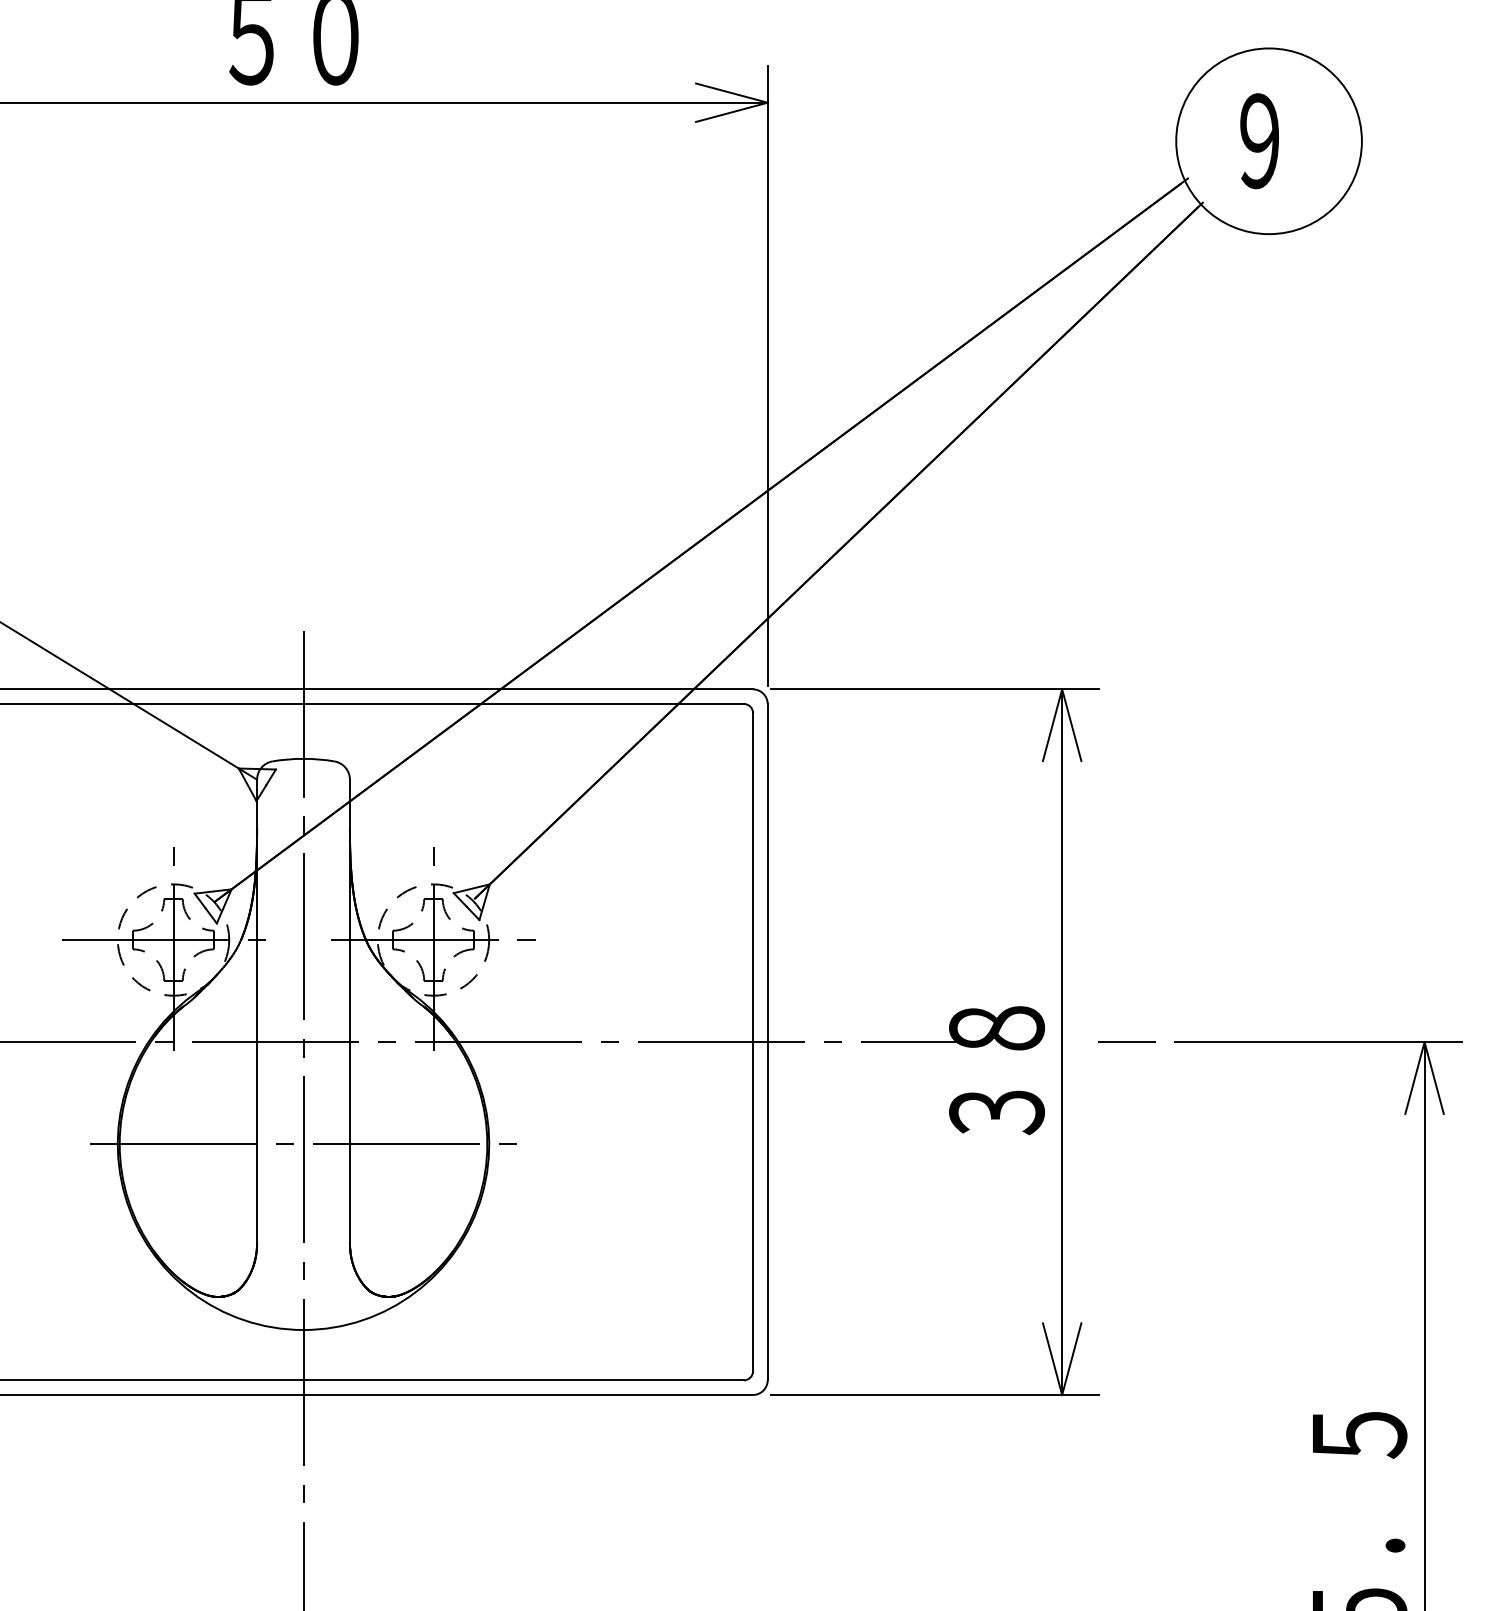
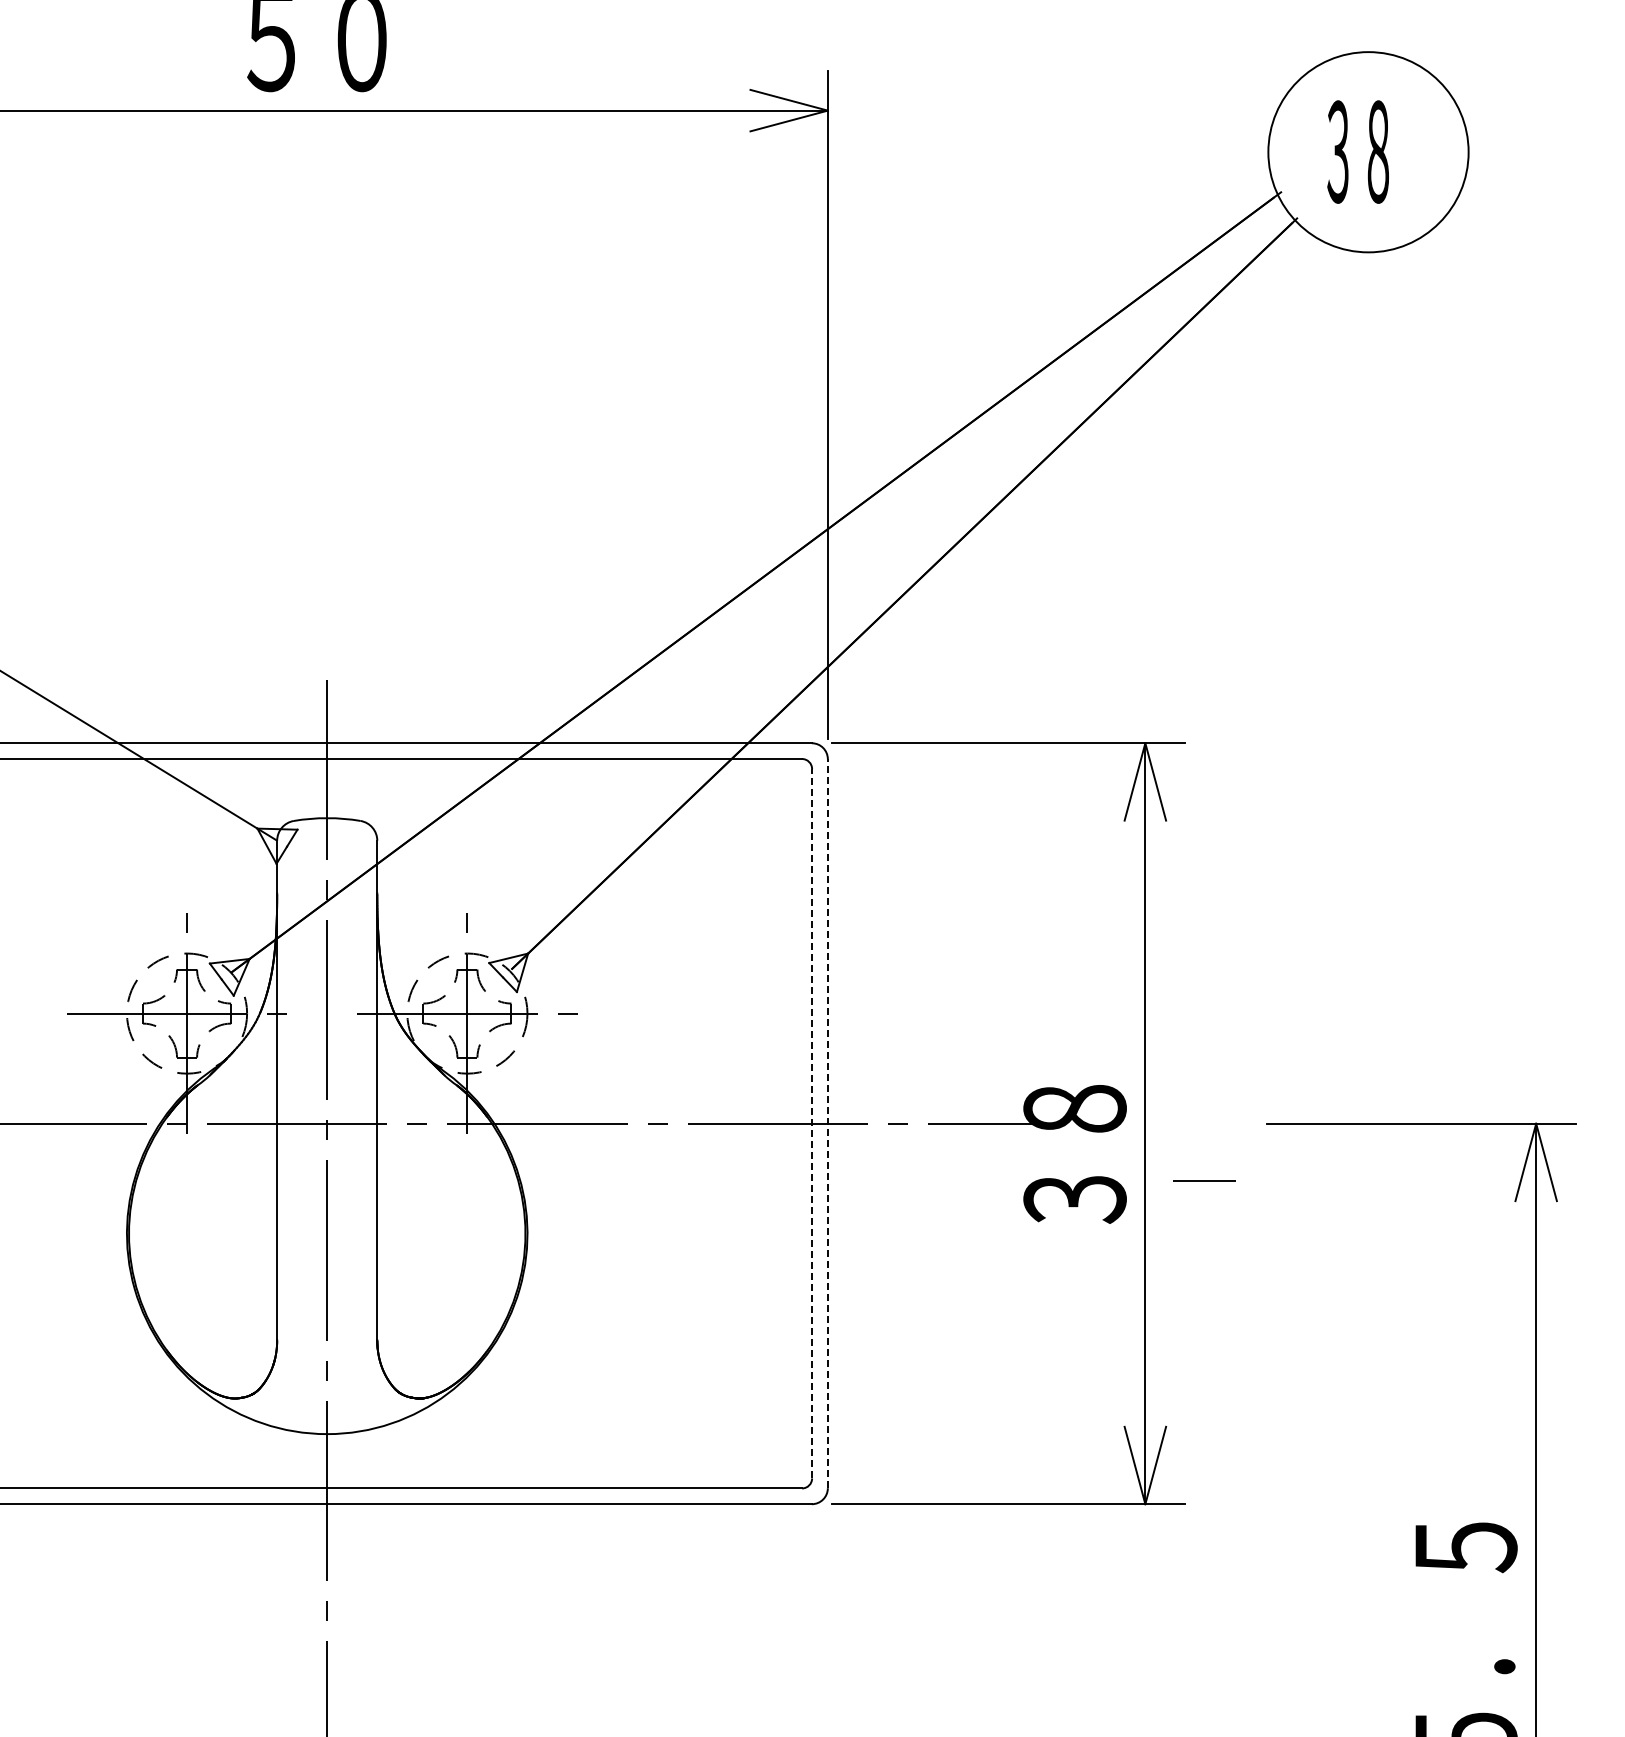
text: (1258, 140) -> (1357, 151), ９ -> ３８
line: (753, 1041) -> (812, 1123), solid -> dashed
line: (767, 1041) -> (827, 1123), solid -> dashed
line: (1127, 1041) -> (1204, 1180), moved
line: (302, 1143) -> (326, 1233), removed

